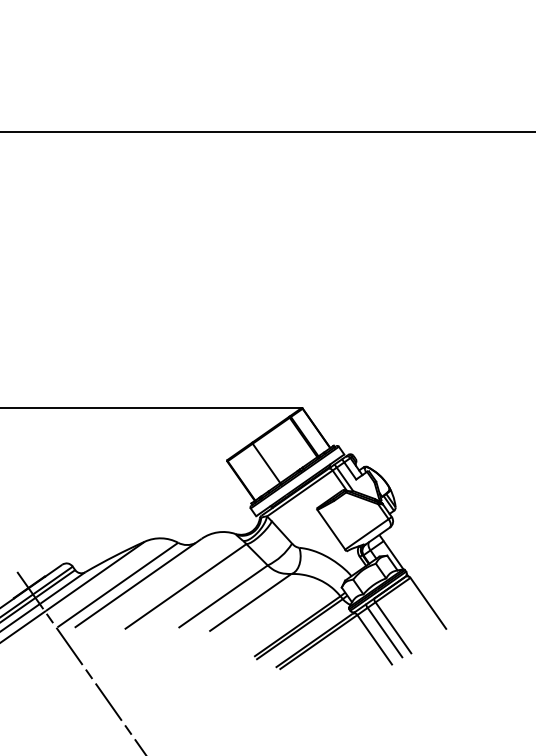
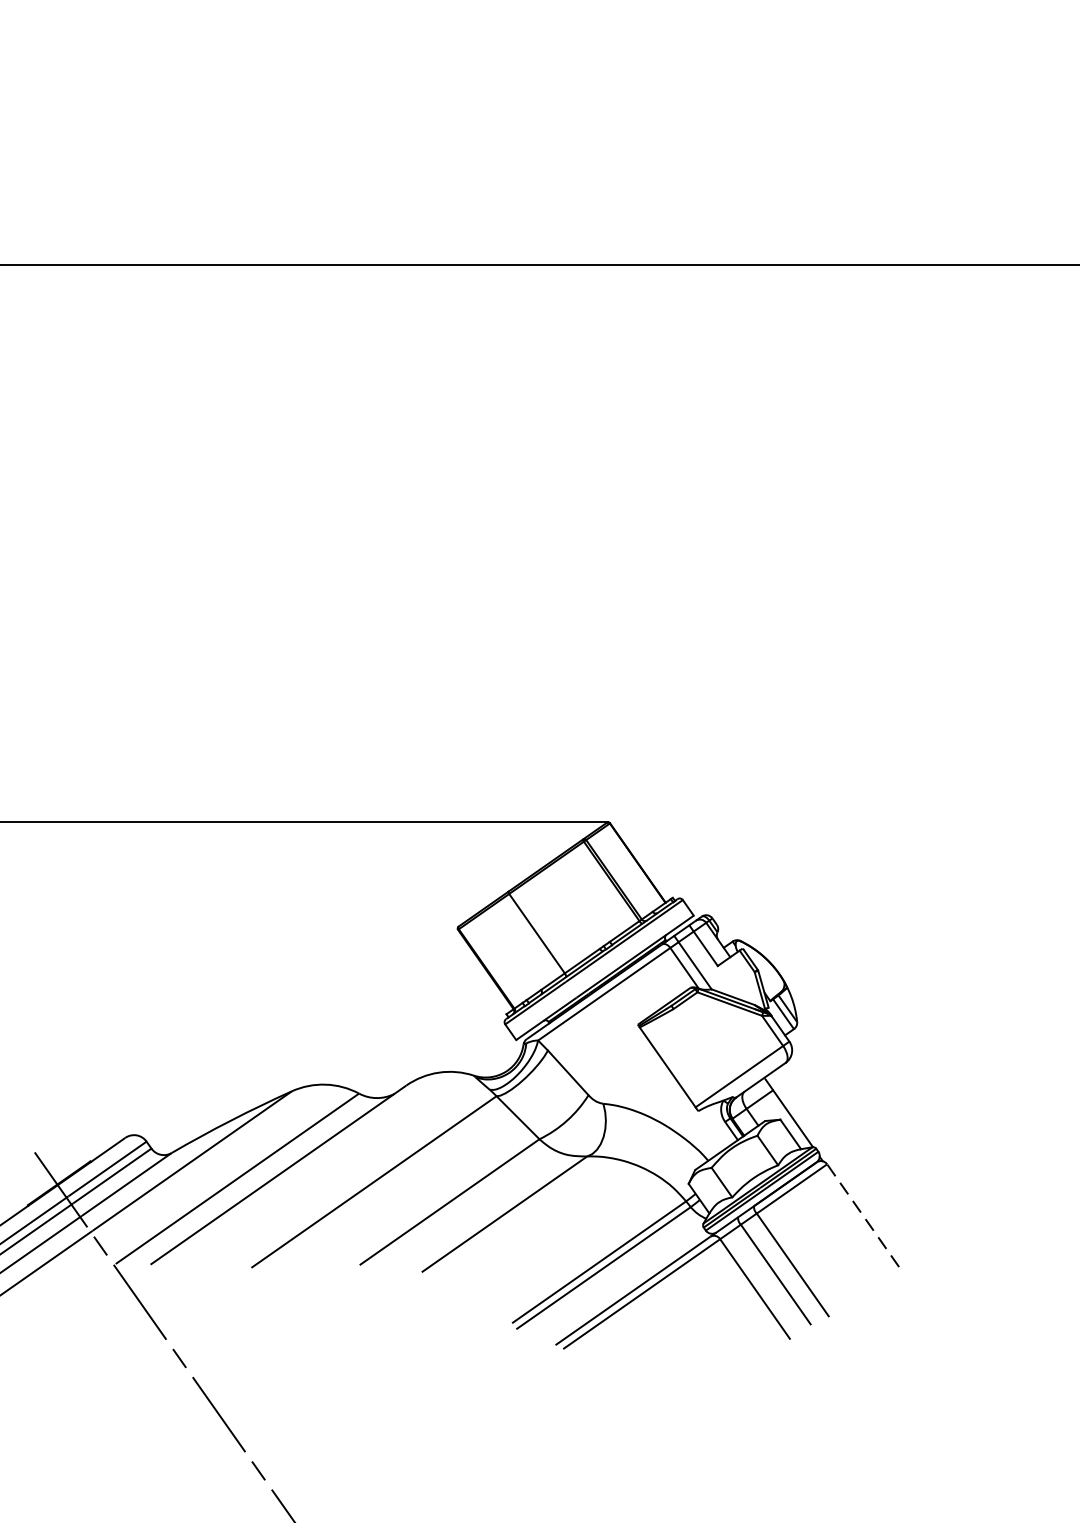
line: (428, 602) -> (863, 1213), solid -> dashed

